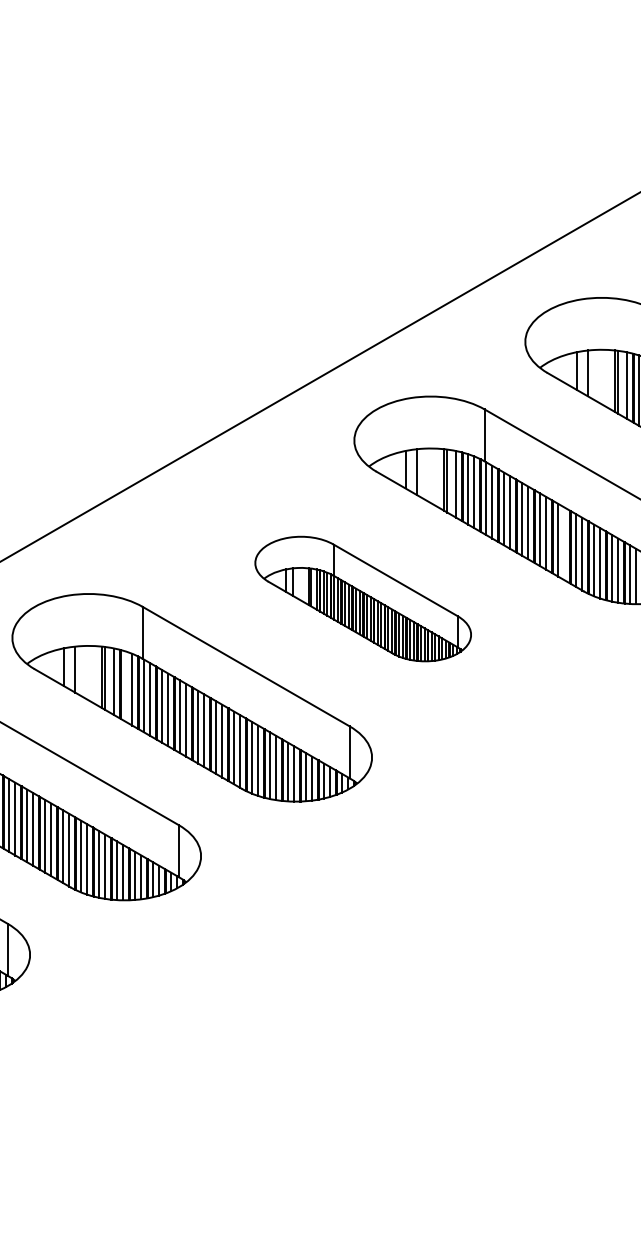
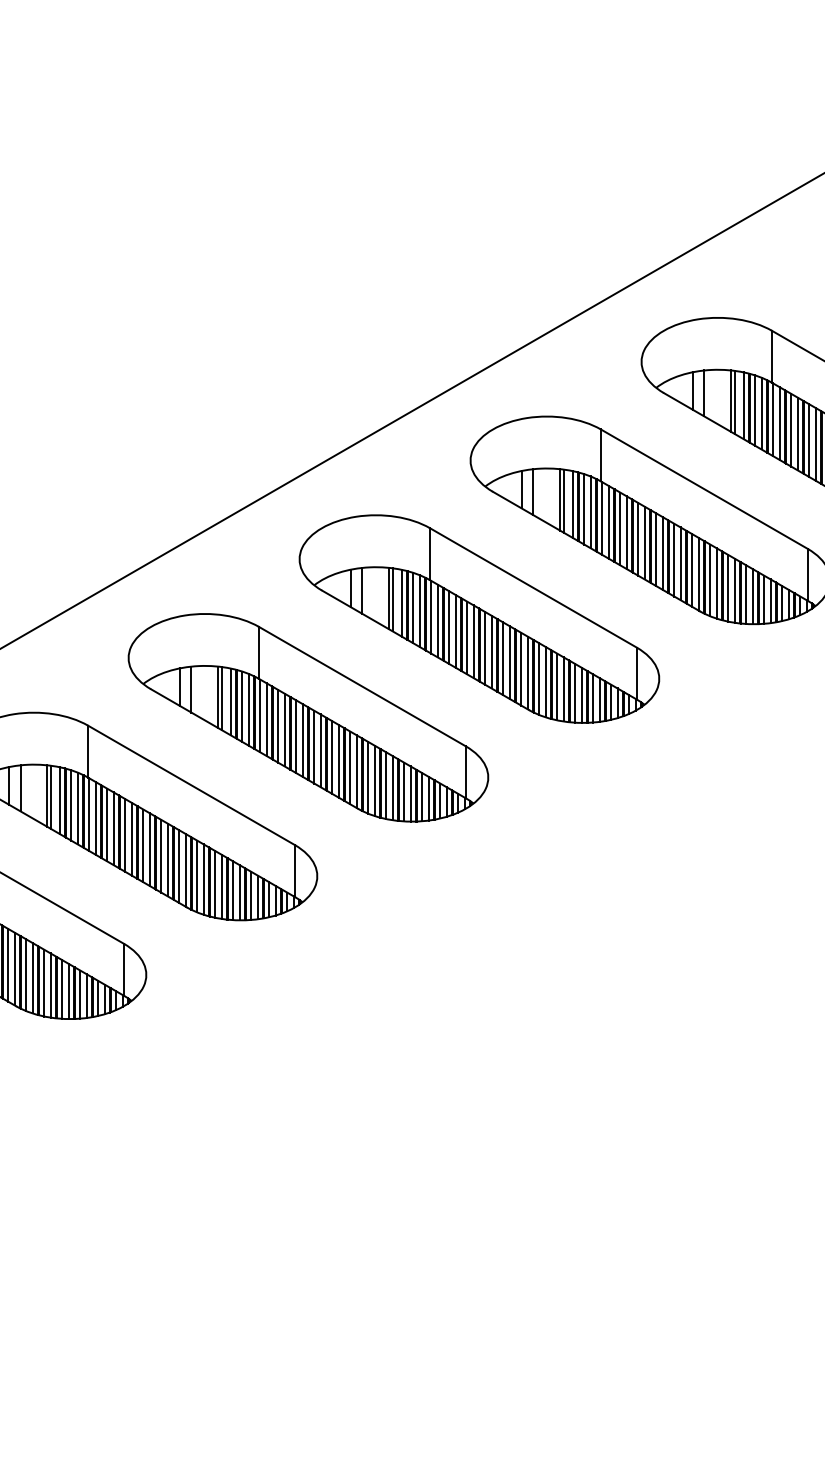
line: (564, 543) -> (680, 563), added
part: (363, 598) -> (479, 618), size x1.67
line: (126, 686) -> (242, 706), added

